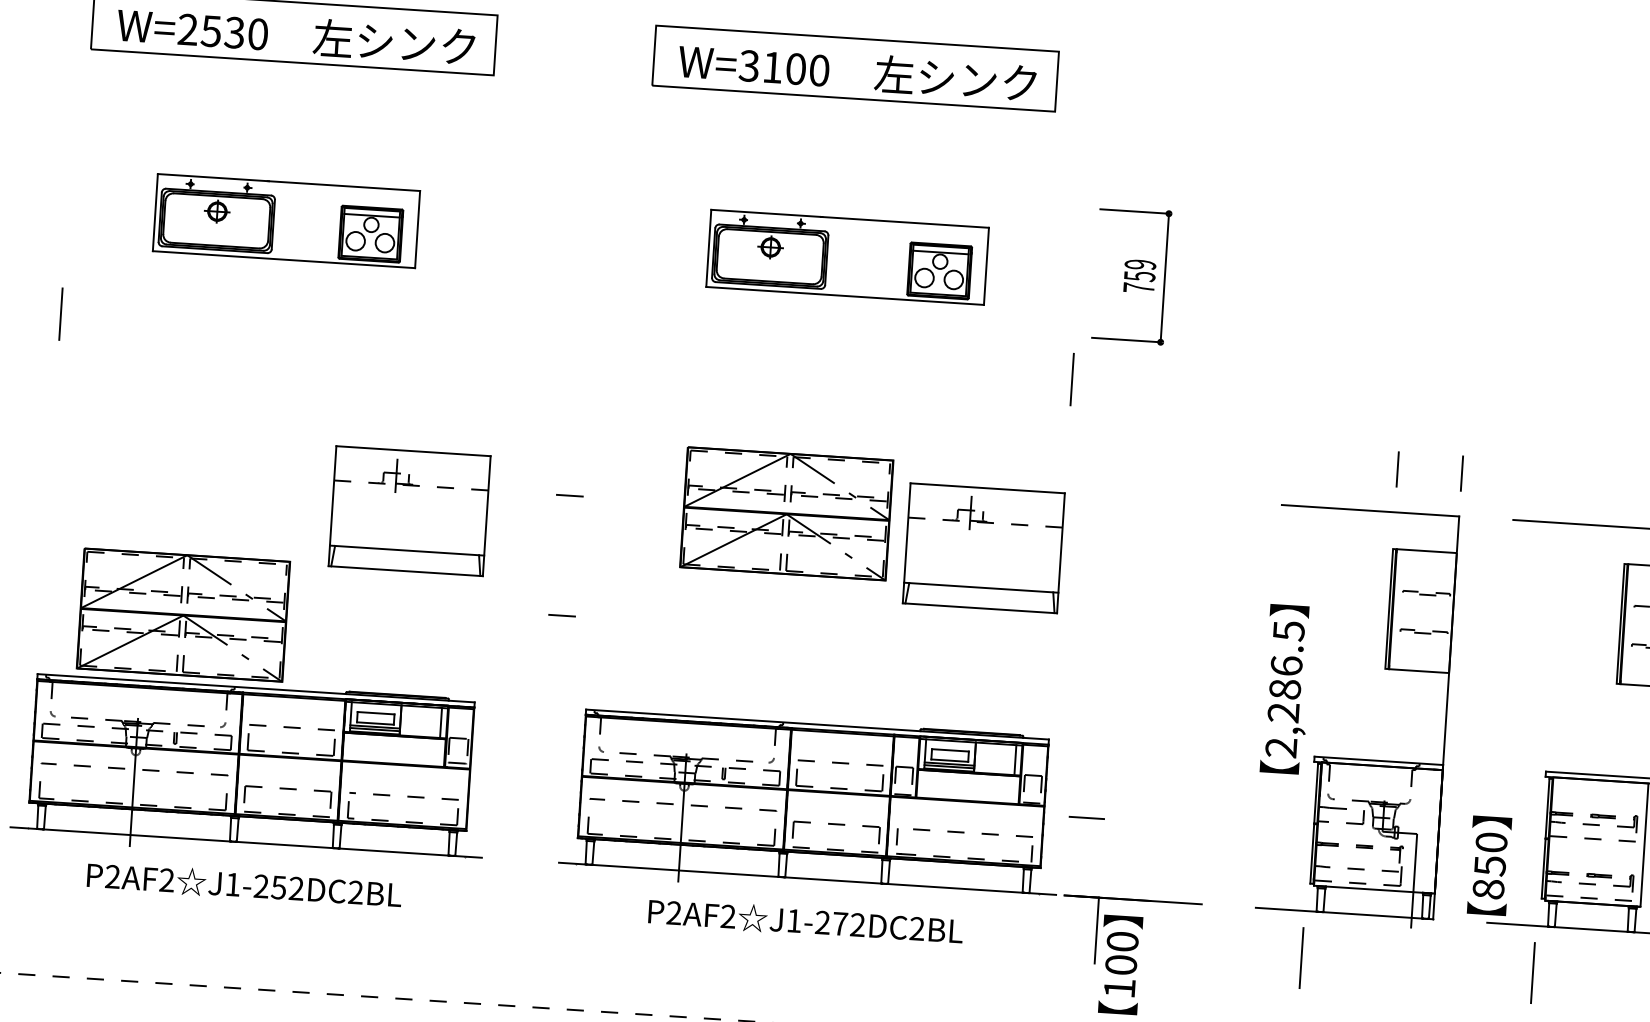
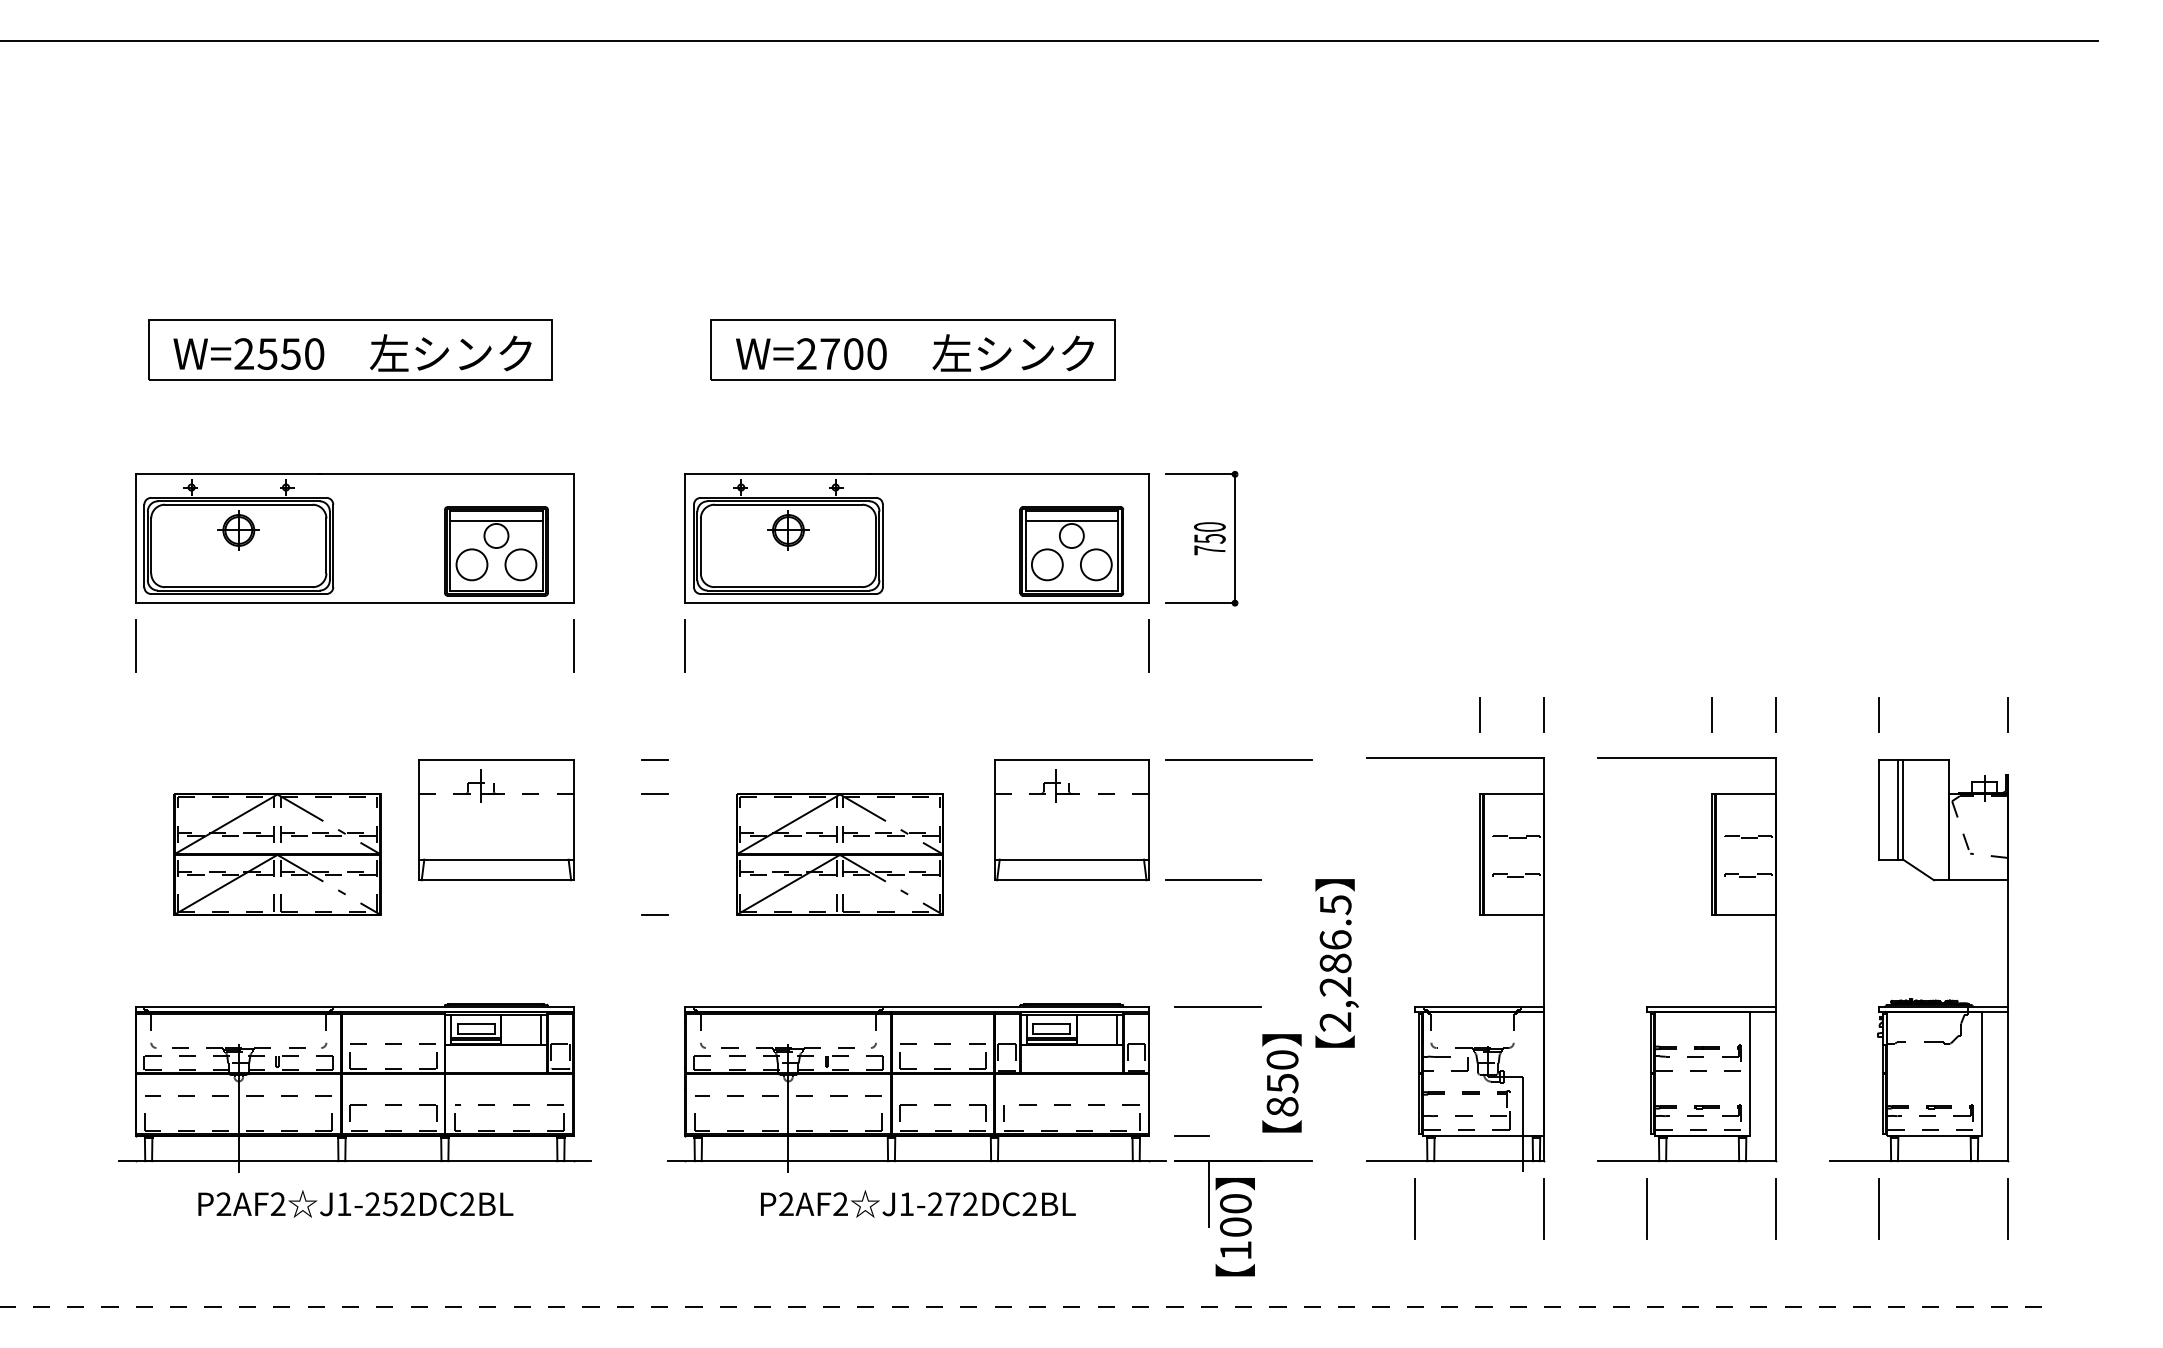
text: (234, 32) -> (290, 353), W=2530 -> W=2550
text: (760, 66) -> (817, 353), W=3100 -> W=2700
part: (286, 220) -> (354, 538), size x1.67
part: (846, 257) -> (916, 538), size x1.67
text: (1140, 264) -> (1209, 526), 759 -> 750
line: (497, 341) -> (573, 645), added
line: (609, 349) -> (685, 645), added
line: (572, 461) -> (655, 760), added
line: (1628, 484) -> (1711, 714), added
line: (1154, 498) -> (1238, 759), added
part: (786, 513) -> (839, 854), moved
part: (183, 615) -> (277, 854), moved
line: (1121, 617) -> (1213, 880), added
text: (1285, 689) -> (1336, 963), moved
line: (1117, 743) -> (1217, 1006), added
line: (1086, 817) -> (1191, 1135), moved
text: (1489, 865) -> (1281, 1083), moved
line: (1430, 966) -> (1544, 1208), added

